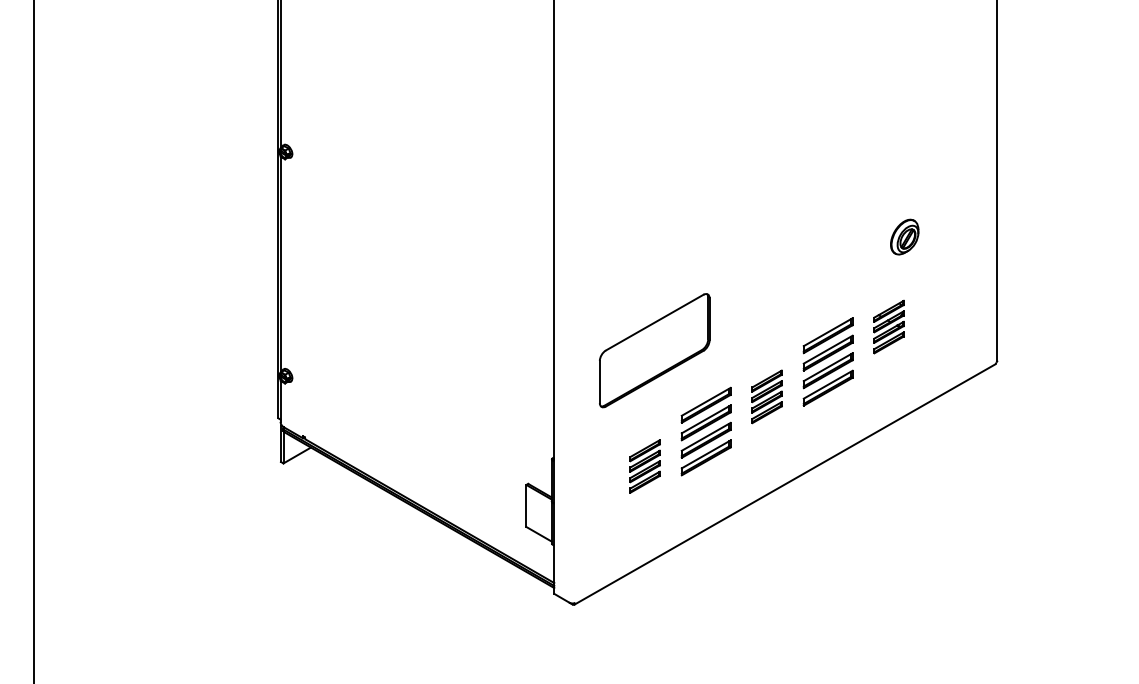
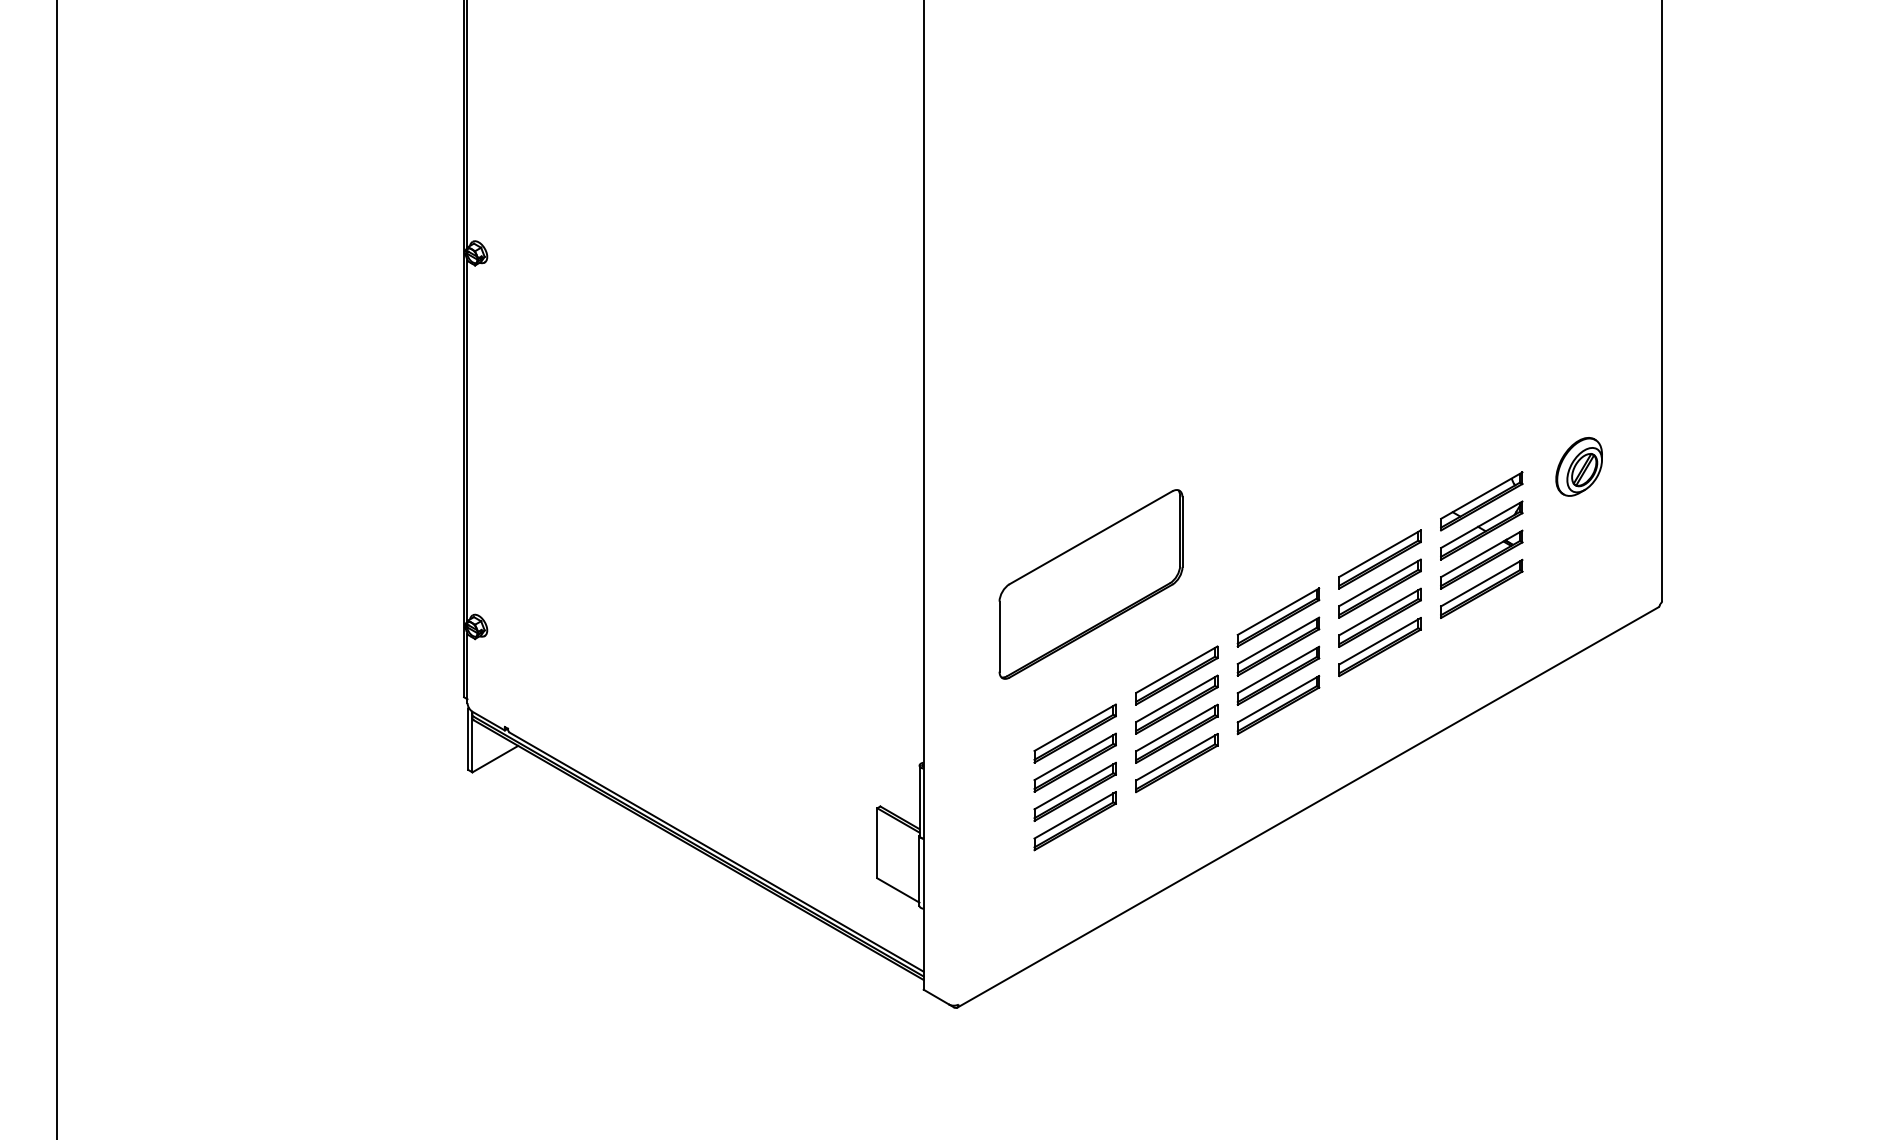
part: (904, 236) -> (1578, 465), moved
part: (888, 326) -> (1480, 544), size x1.67
part: (766, 396) -> (1277, 660), size x1.67
part: (644, 466) -> (1073, 777), size x1.67

